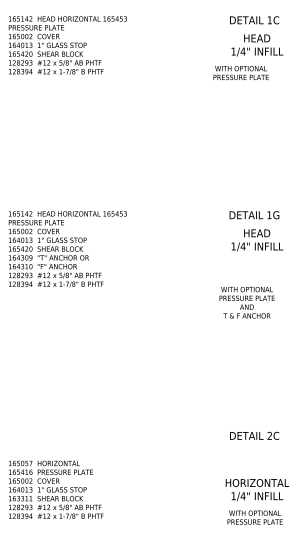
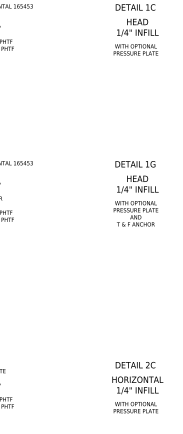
text: (240, 73) -> (135, 50), moved
text: (246, 302) -> (135, 213), moved
text: (254, 435) -> (135, 364), moved

